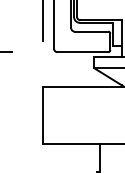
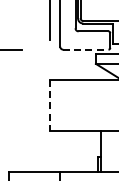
line: (82, 51) -> (85, 49), solid -> dashed
line: (43, 115) -> (50, 106), solid -> dashed

